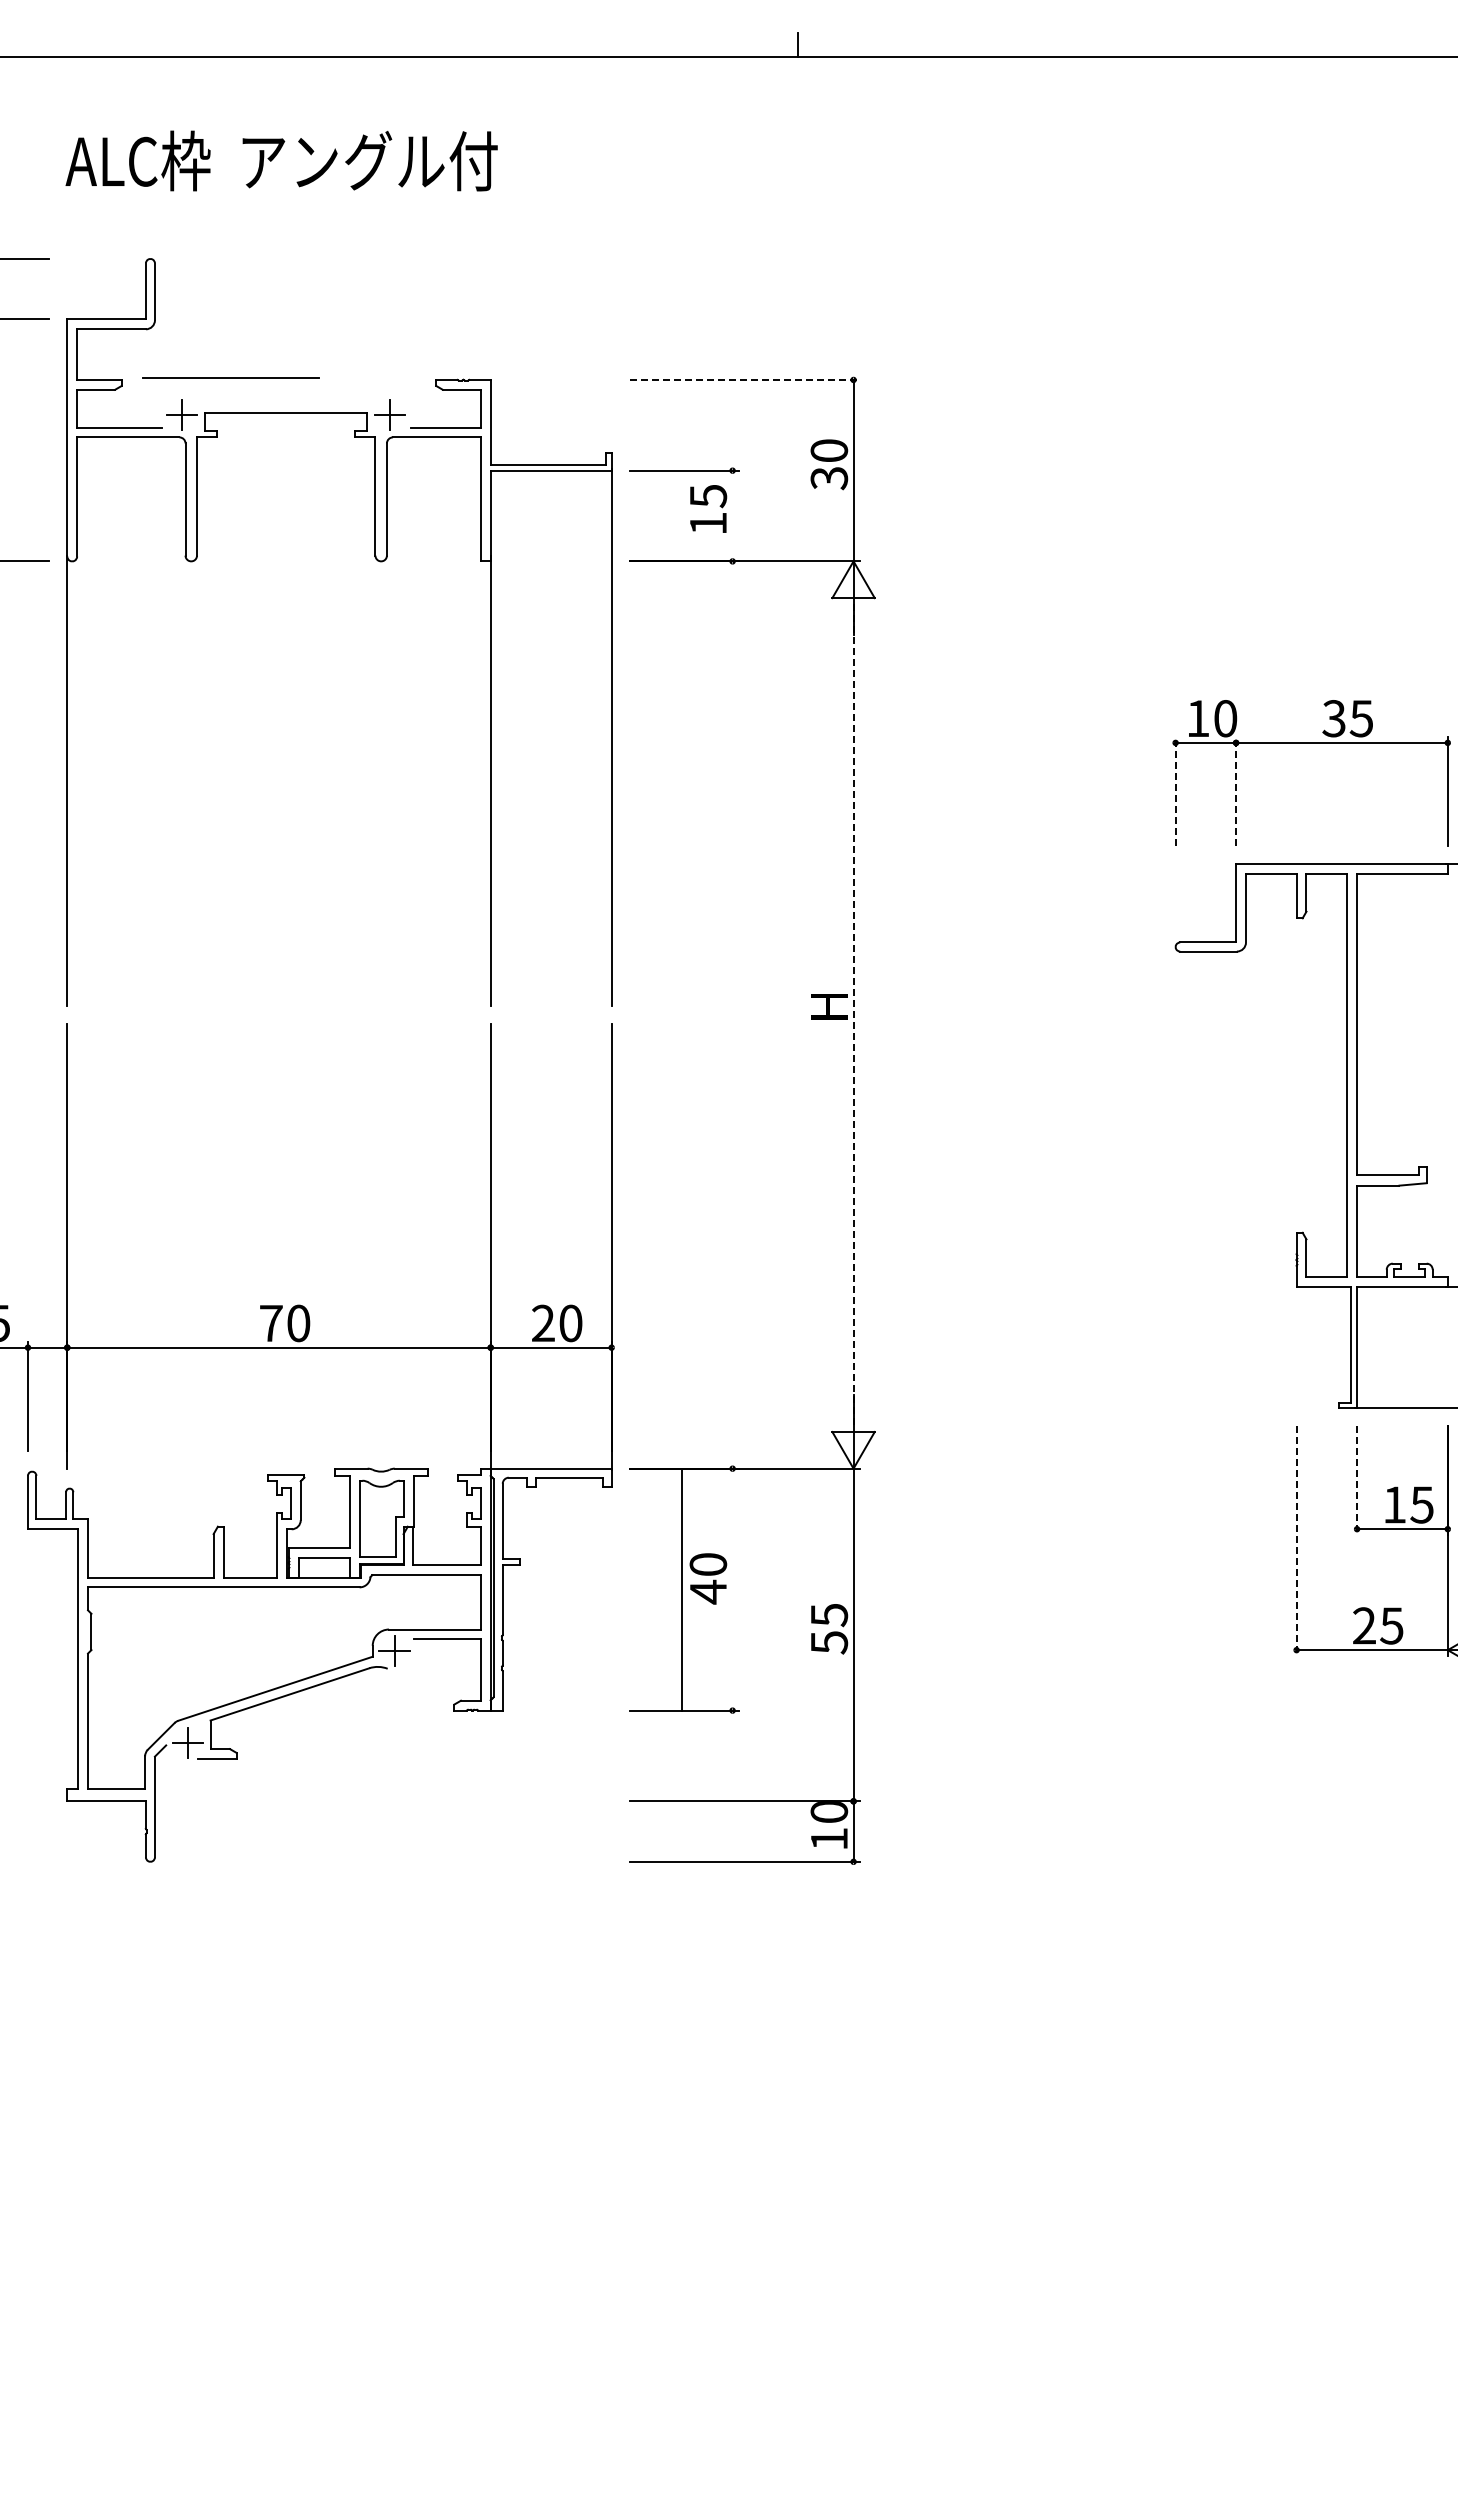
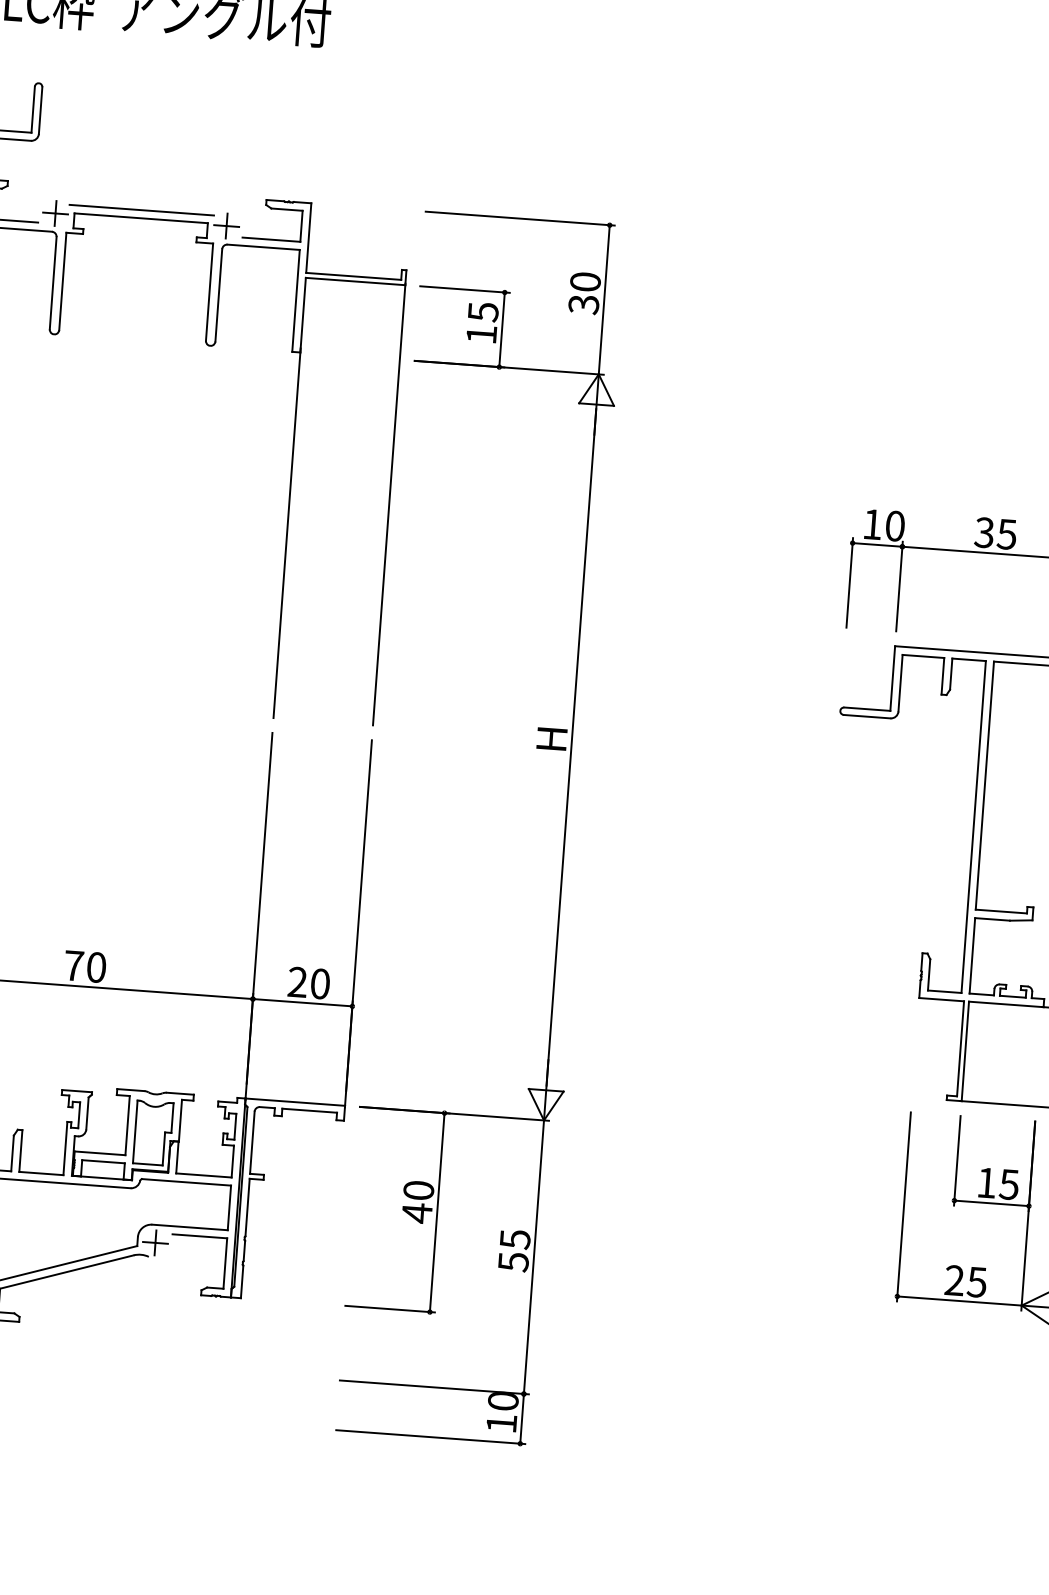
line: (230, 377) -> (141, 209), moved
line: (744, 379) -> (520, 218), dashed -> solid
line: (732, 515) -> (502, 329), added
line: (1175, 790) -> (849, 582), dashed -> solid
line: (1236, 790) -> (899, 585), dashed -> solid
line: (853, 1015) -> (571, 747), dashed -> solid
line: (1357, 1481) -> (957, 1161), dashed -> solid
line: (1296, 1541) -> (903, 1207), dashed -> solid
line: (681, 1589) -> (437, 1212), moved

